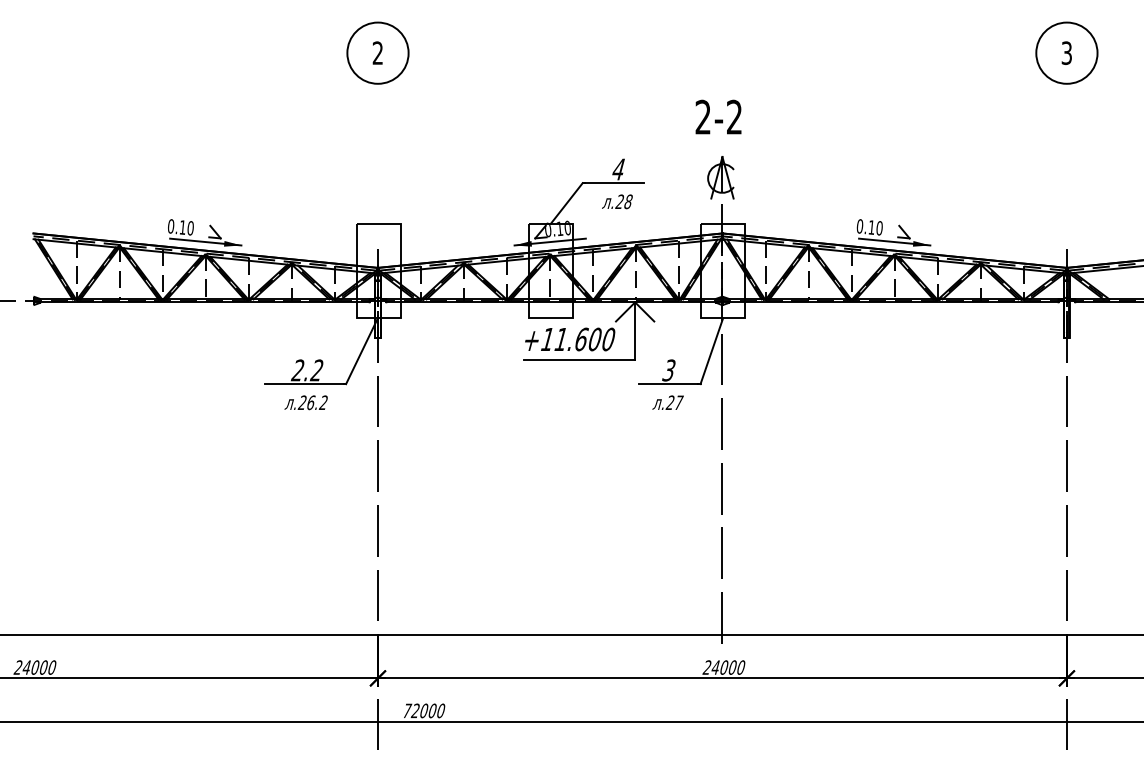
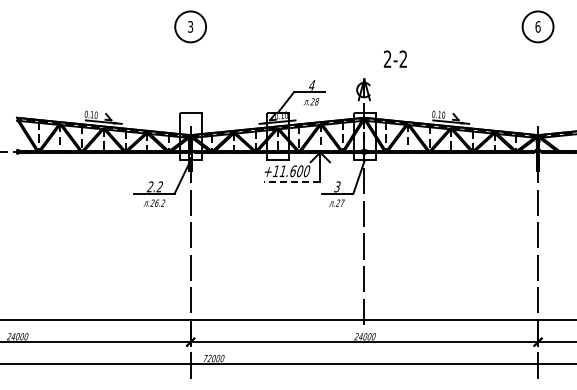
text: (1065, 52) -> (537, 26), 3 -> 6
text: (377, 54) -> (190, 27), 2 -> 3
text: (716, 115) -> (394, 58), moved
line: (579, 359) -> (292, 181), solid -> dashed

